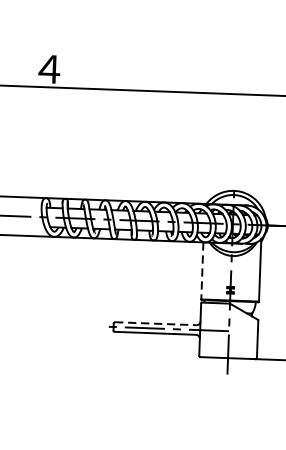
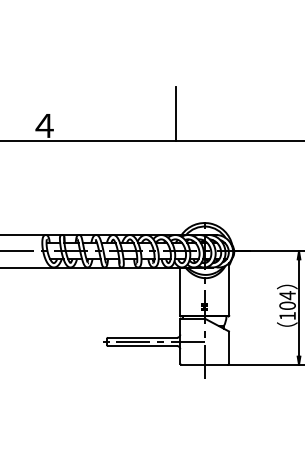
line: (204, 61) -> (175, 114), added
line: (202, 271) -> (180, 292), dashed -> solid
line: (156, 323) -> (143, 337), dashed -> solid

